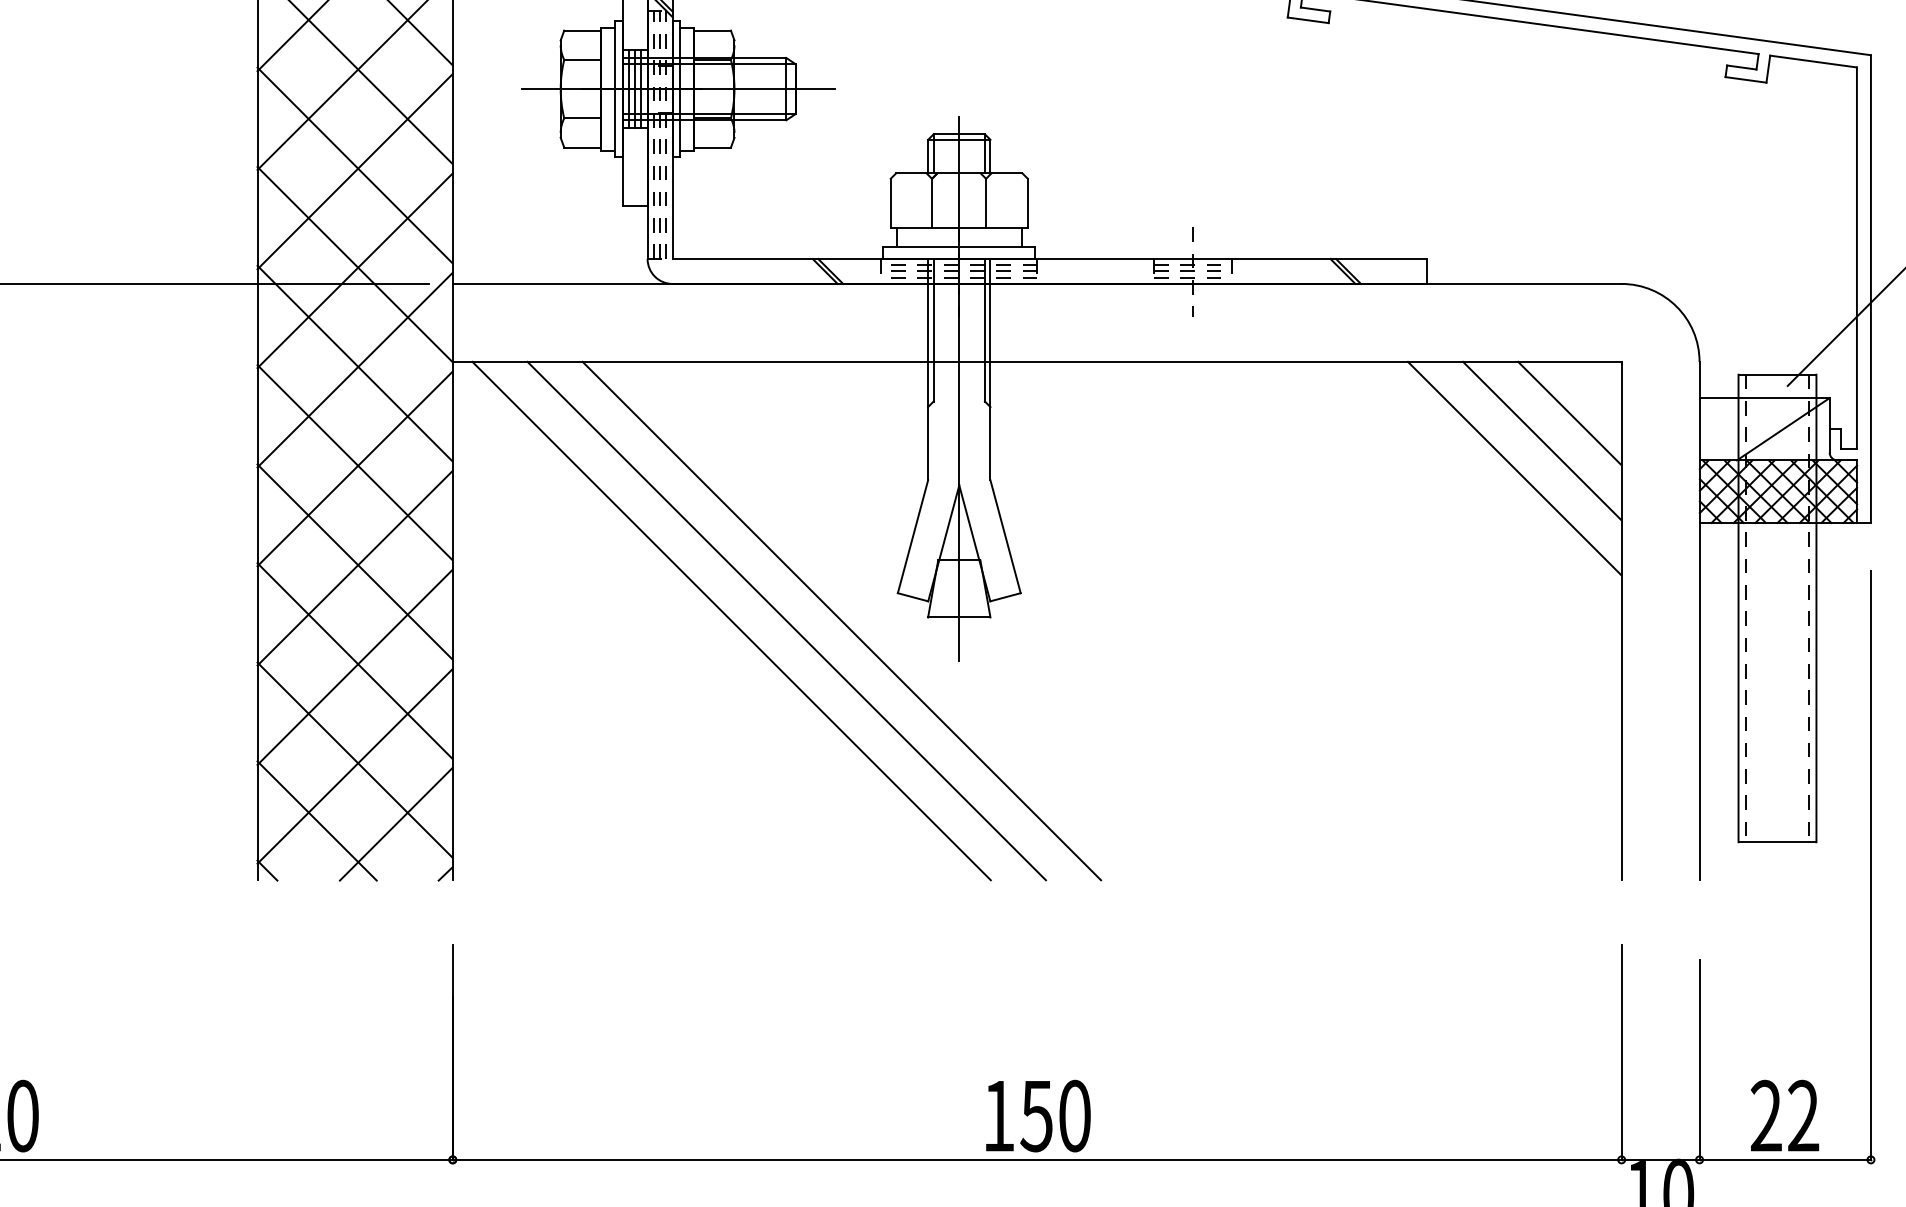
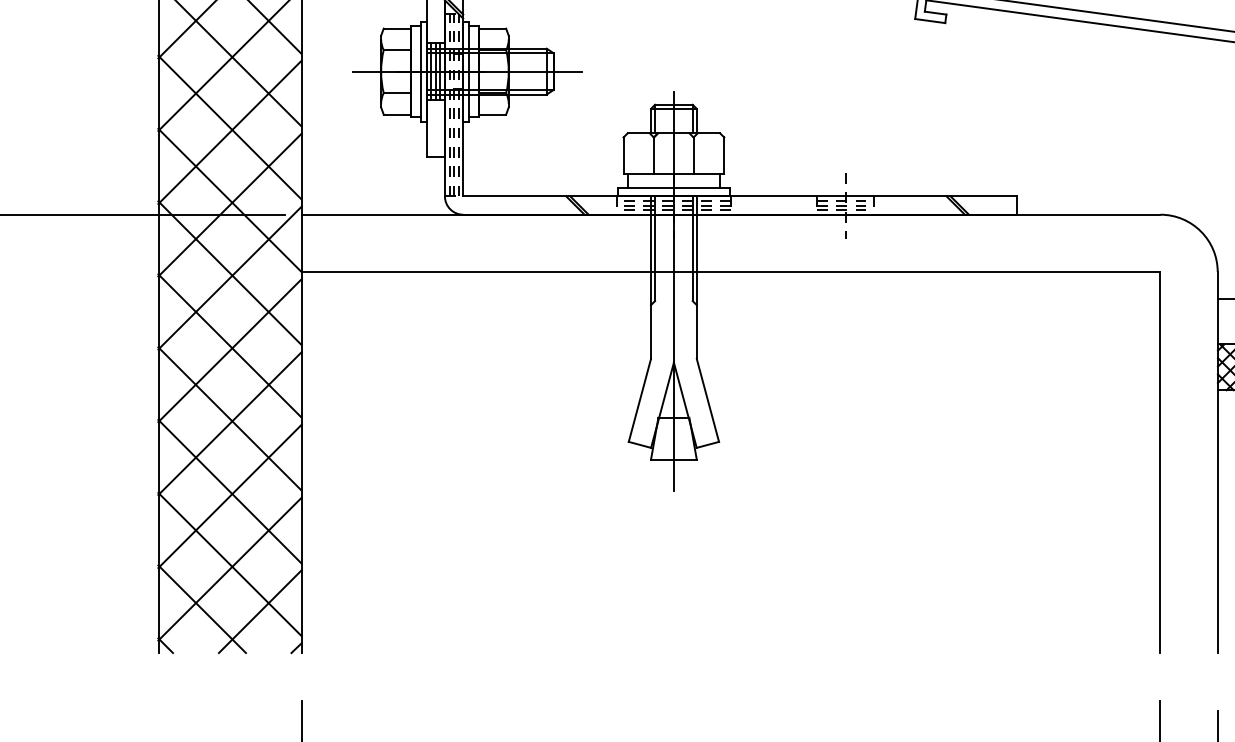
line: (1569, 413) -> (1122, 309), removed
line: (1542, 440) -> (1102, 329), removed
line: (1514, 468) -> (1081, 350), removed
line: (731, 620) -> (506, 461), removed
line: (786, 620) -> (546, 461), removed
line: (841, 620) -> (587, 461), removed

